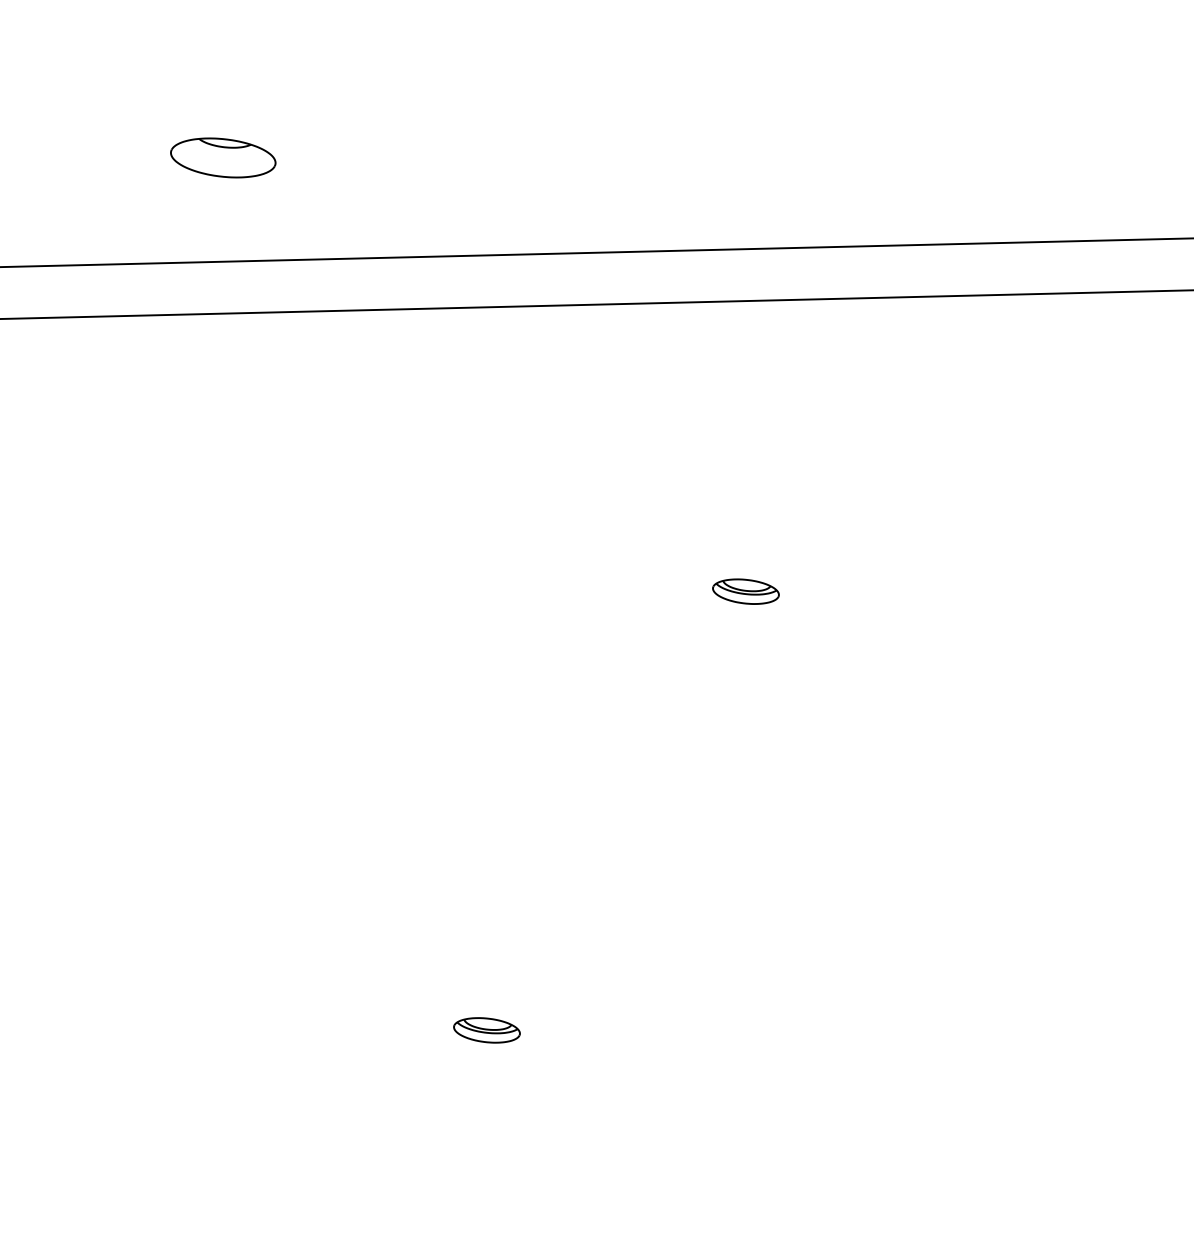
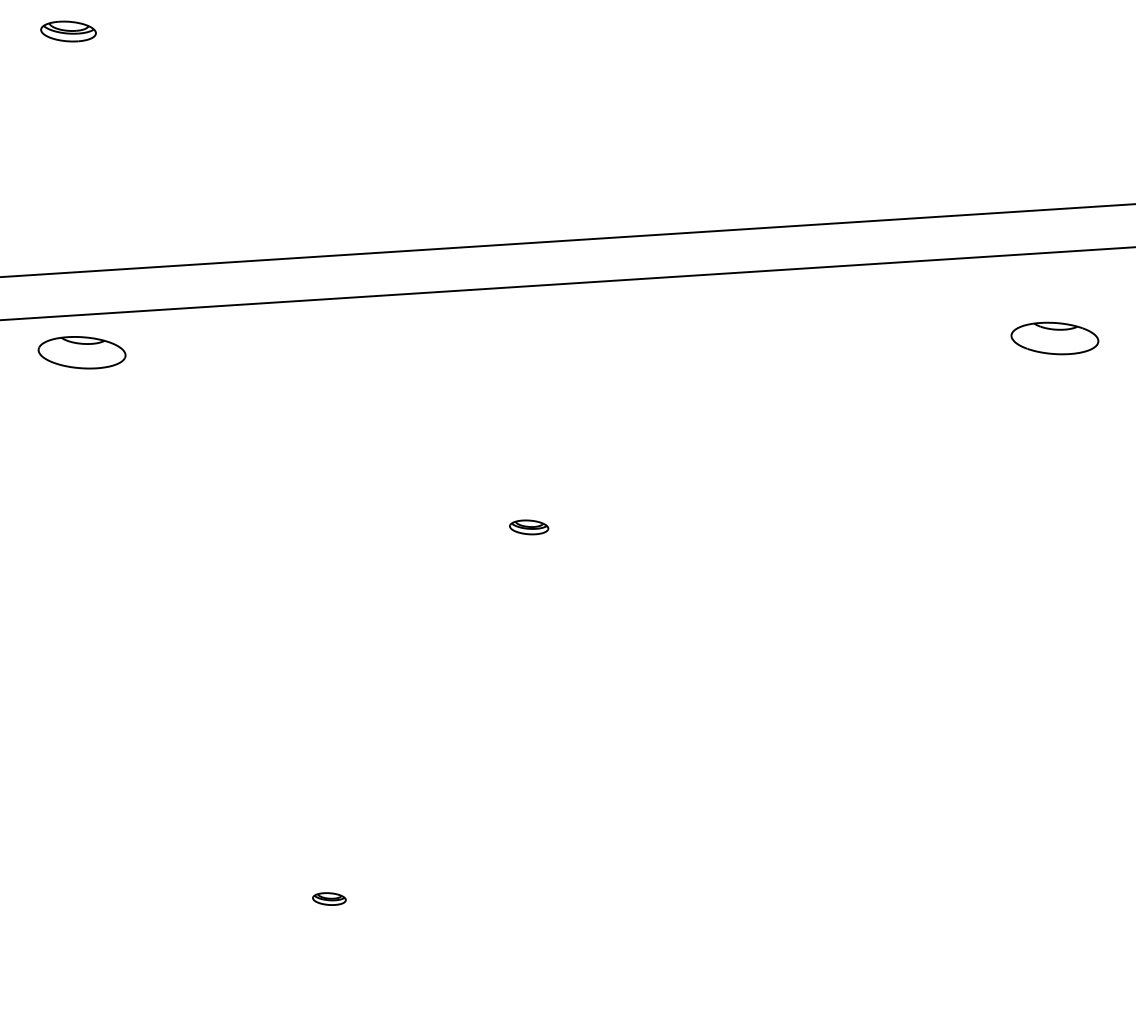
part: (222, 157) -> (81, 352), moved
part: (745, 591) -> (528, 527), size x0.7
part: (487, 1029) -> (329, 898), size x0.6

